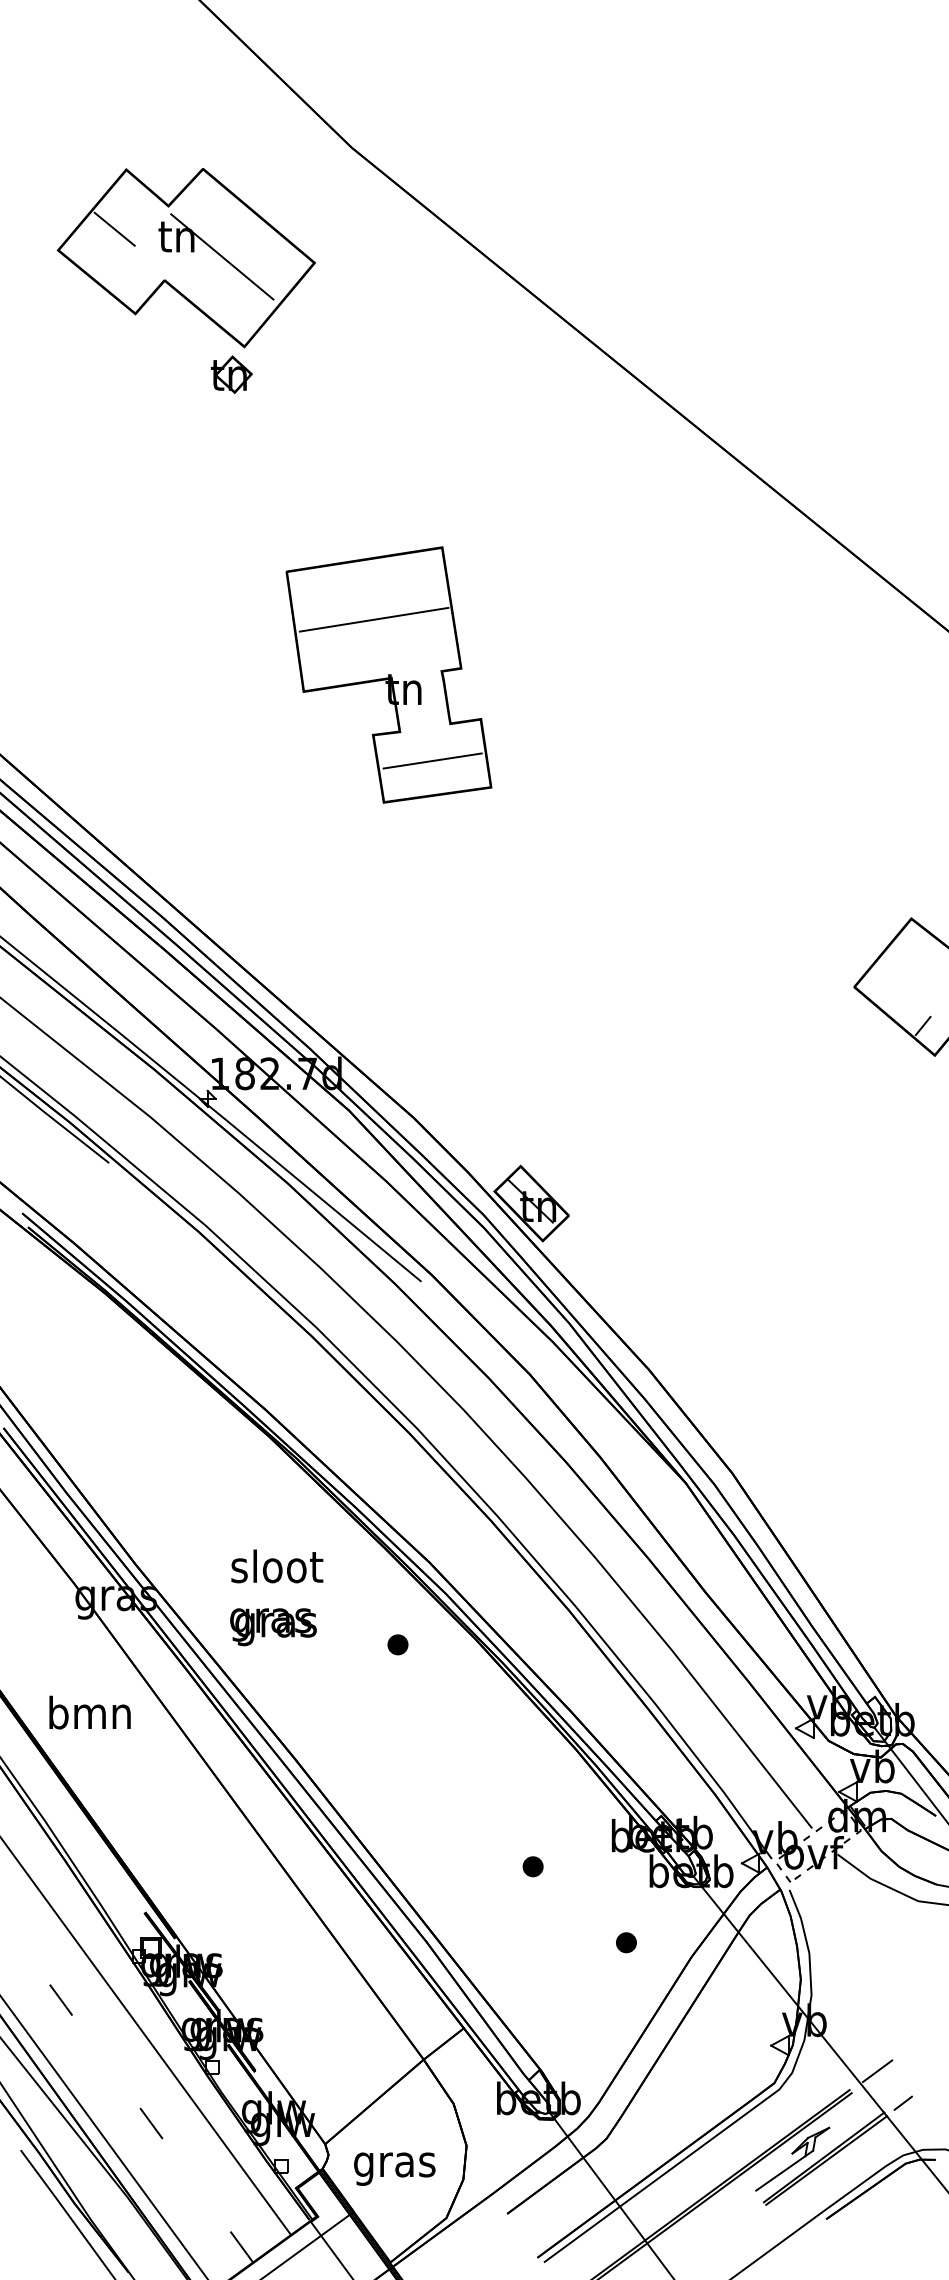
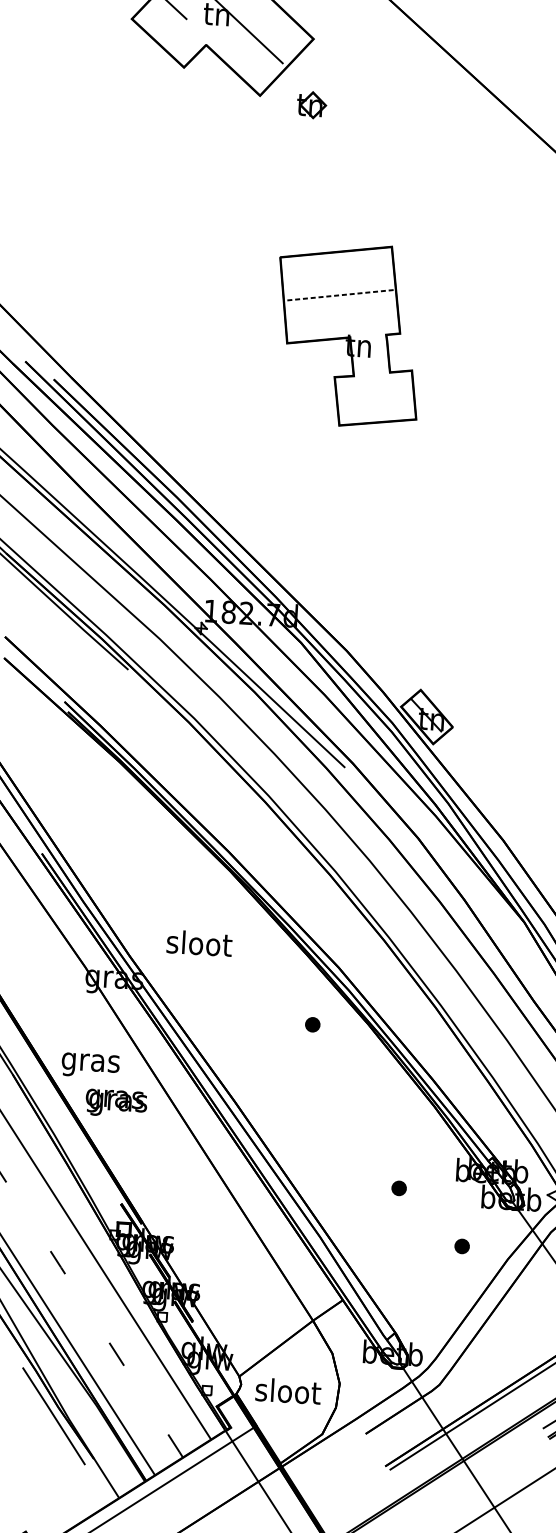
part: (231, 374) -> (311, 105), moved
line: (373, 619) -> (339, 295), solid -> dashed
line: (432, 760) -> (375, 397), removed
text: (277, 1566) -> (199, 943), moved
text: (273, 1627) -> (116, 1103), moved
text: (89, 1716) -> (90, 1062), bmn -> gras
text: (395, 2164) -> (288, 1393), gras -> sloot

